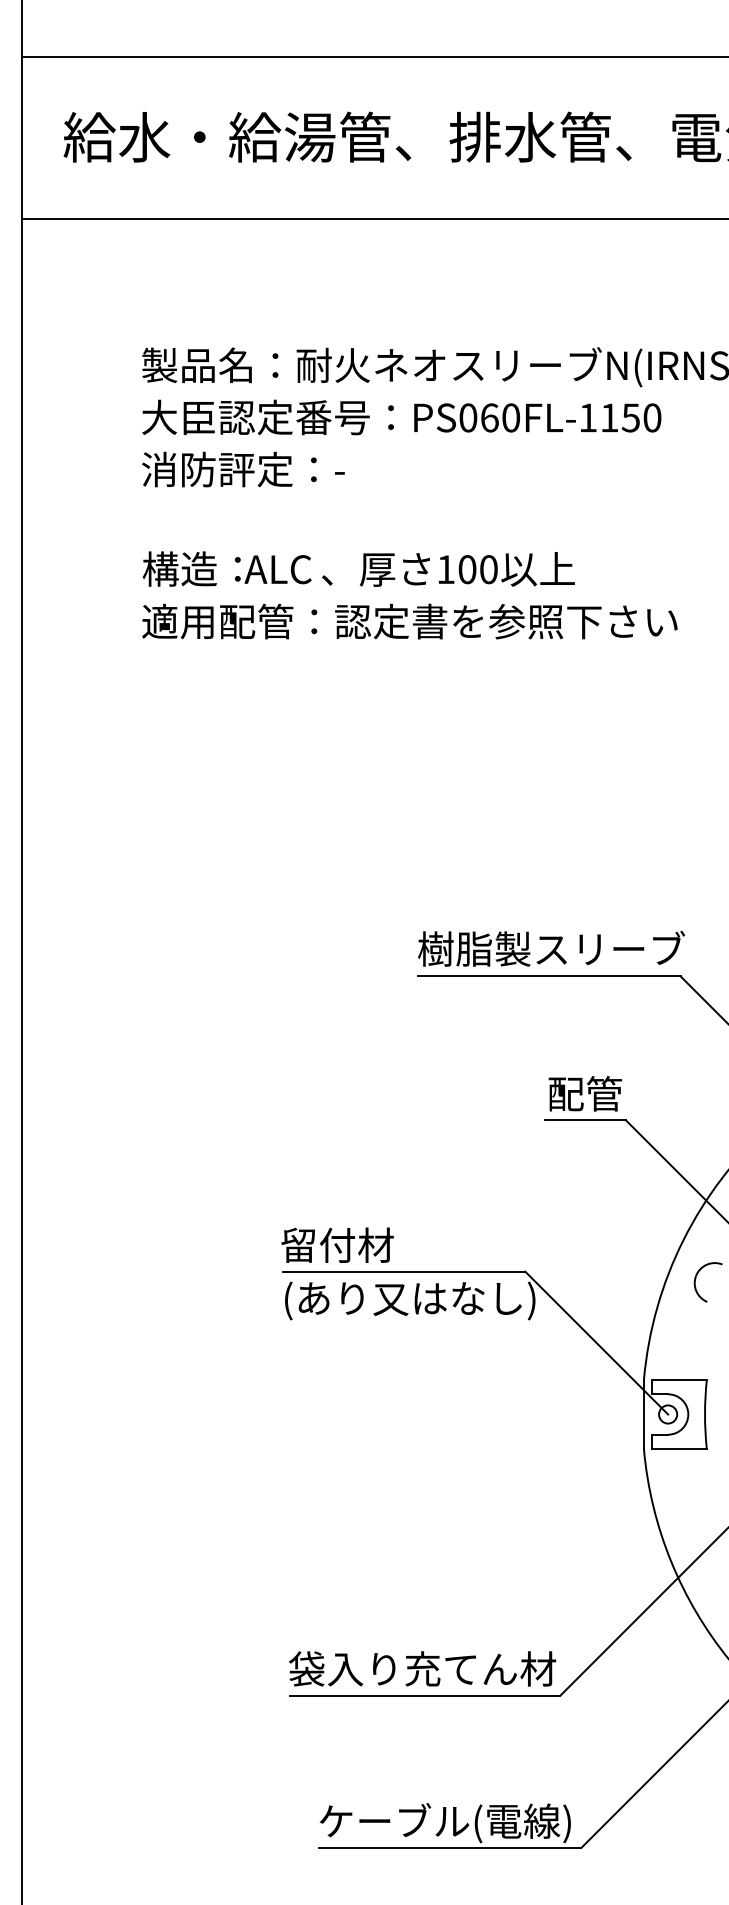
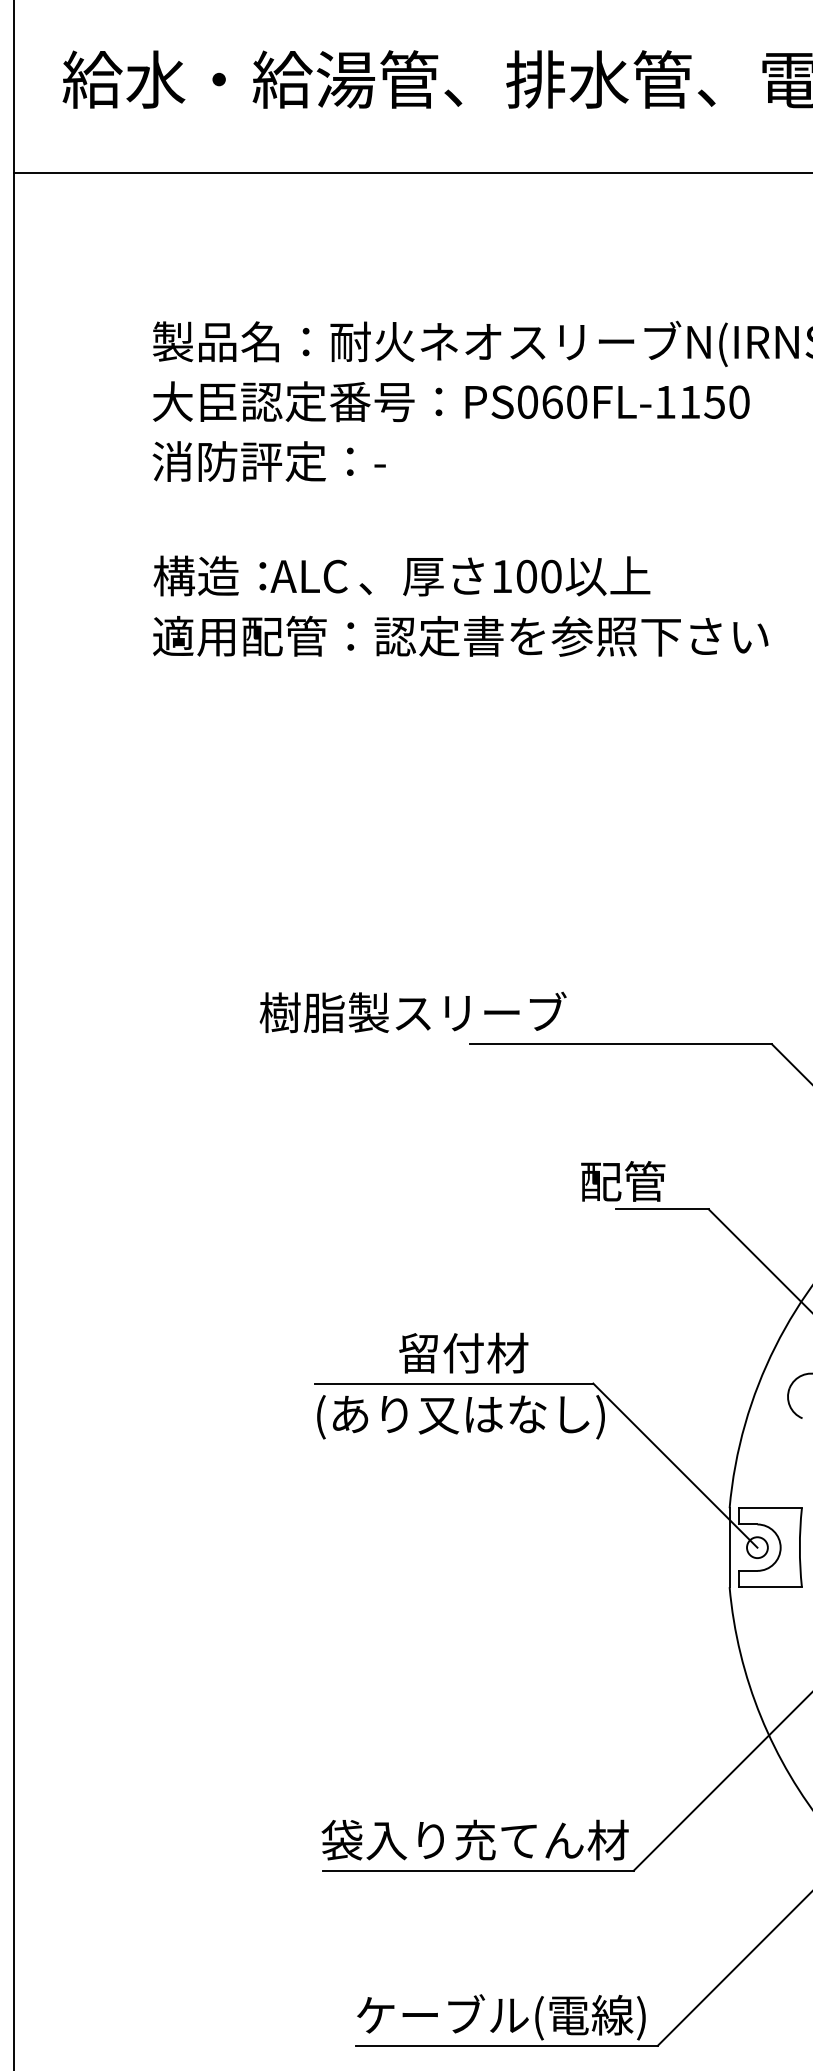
text: (551, 948) -> (413, 1012), moved
text: (584, 1093) -> (622, 1181), moved
text: (337, 1244) -> (463, 1352), moved

